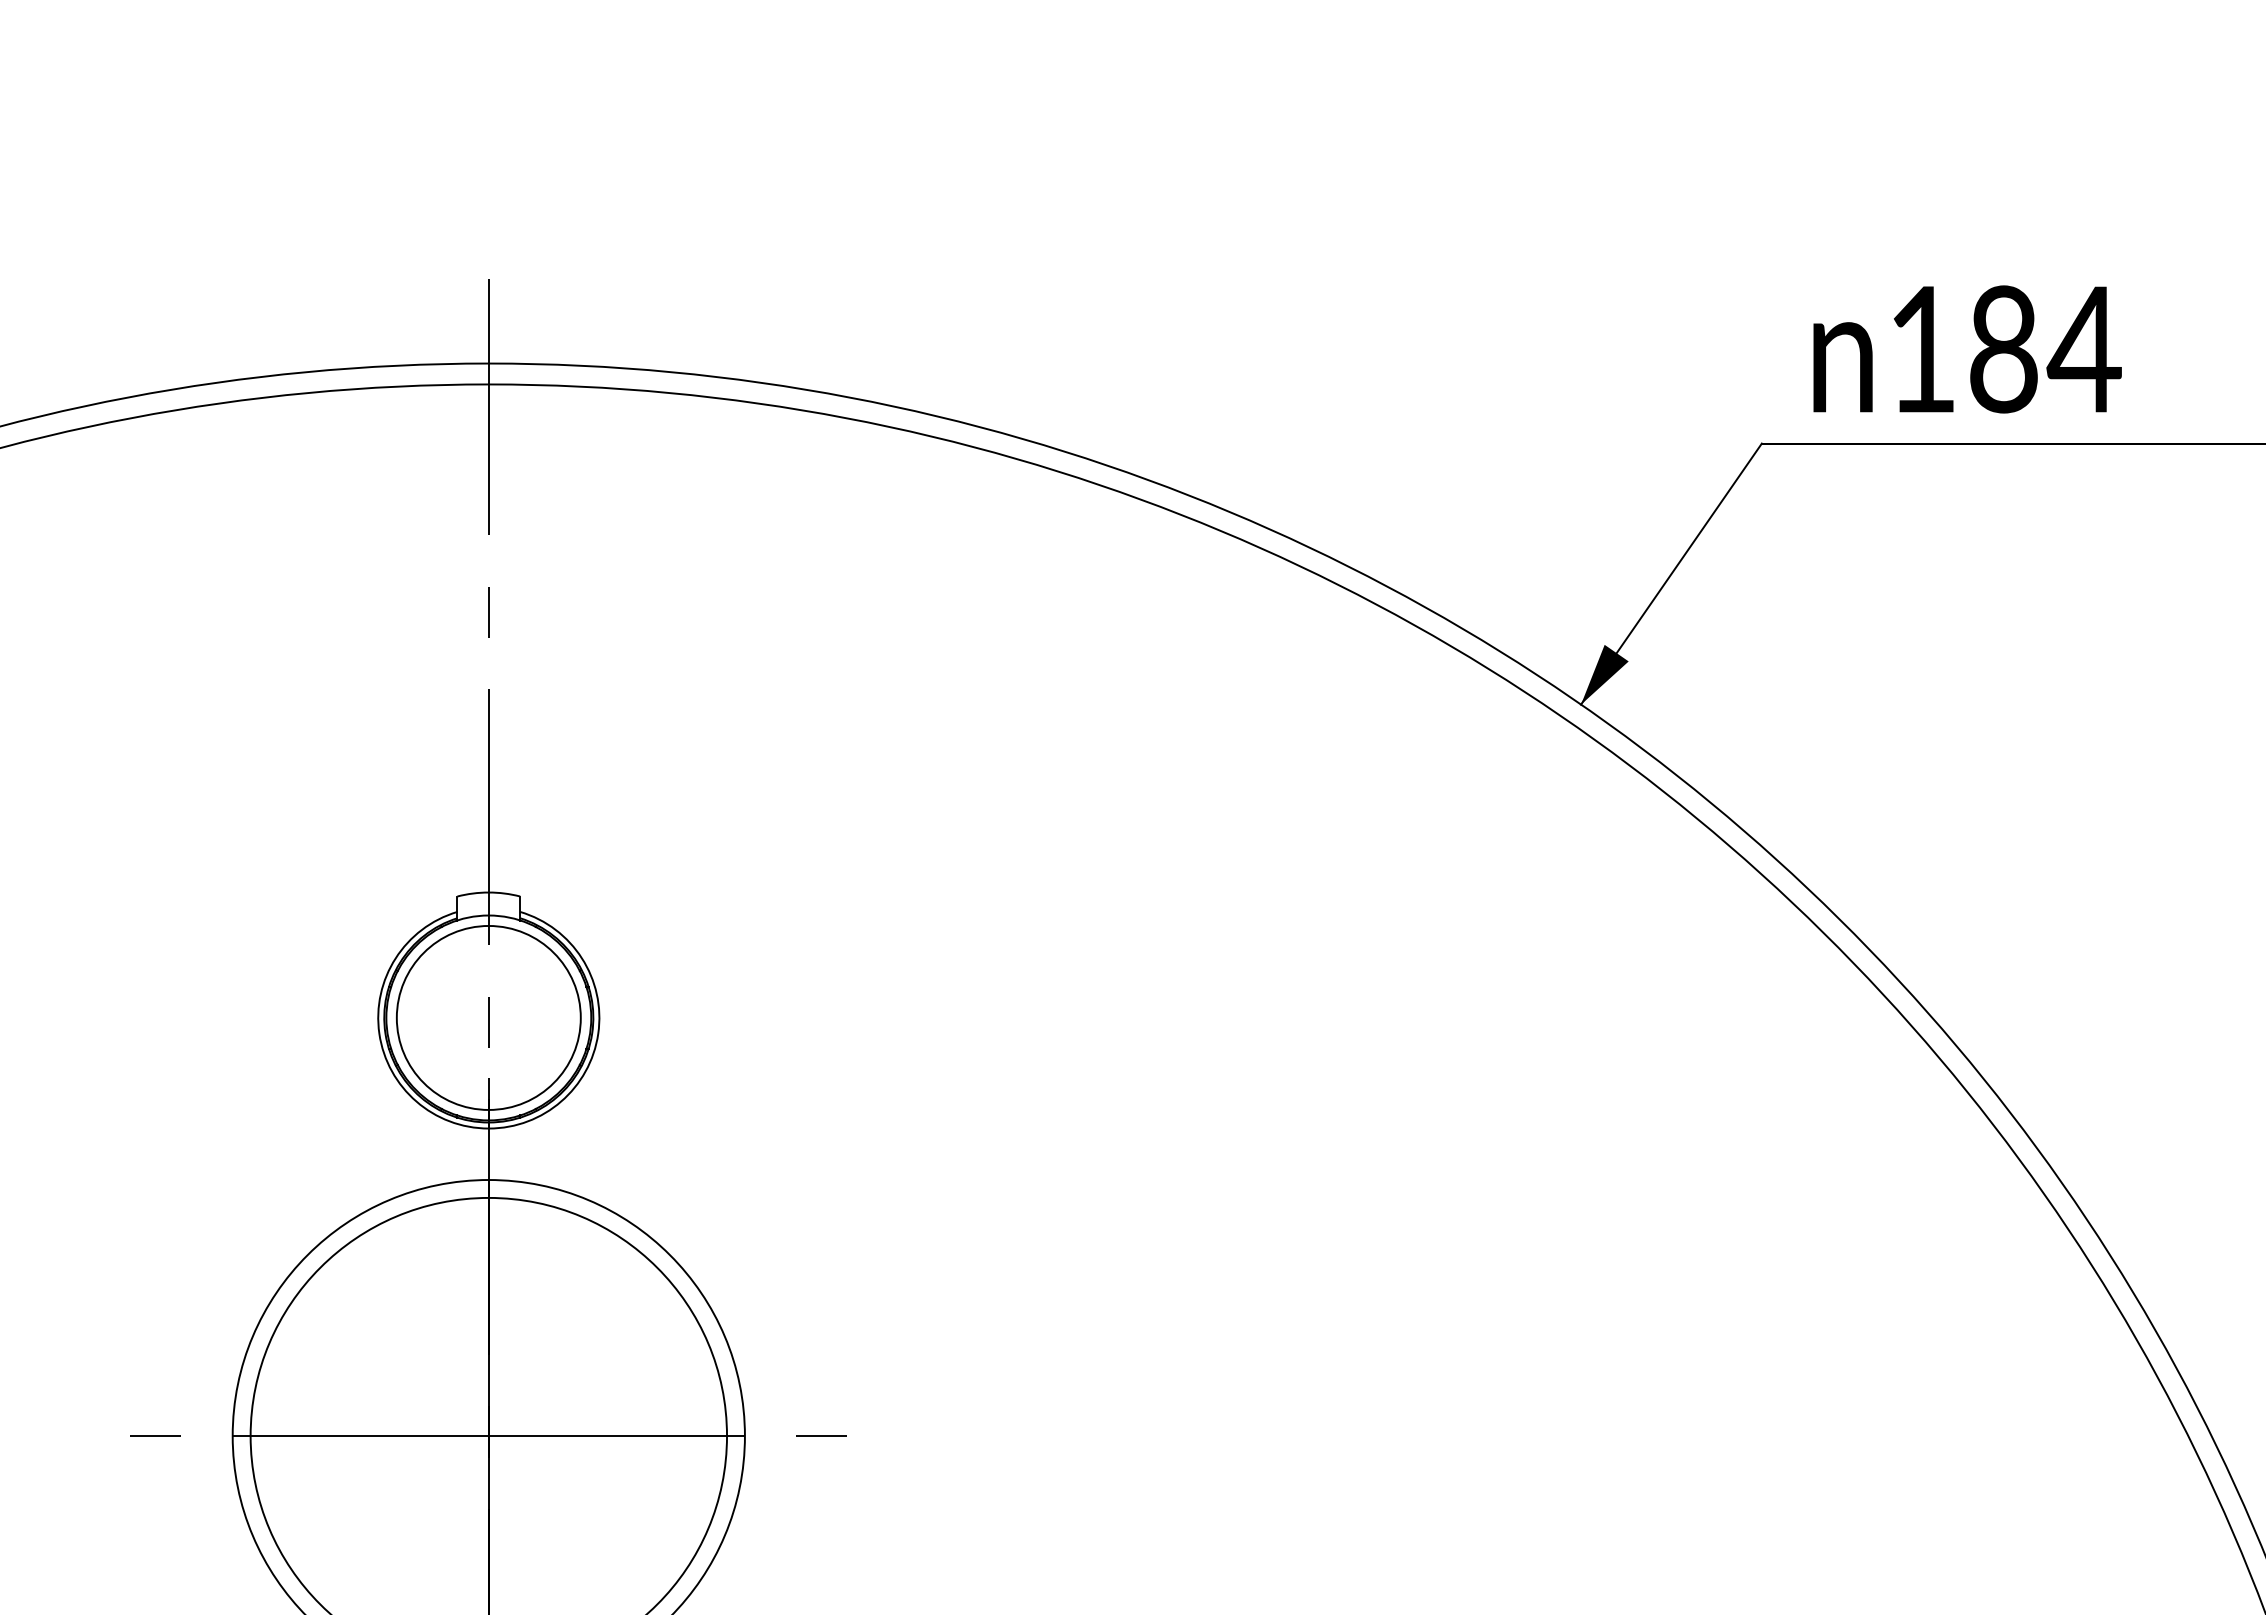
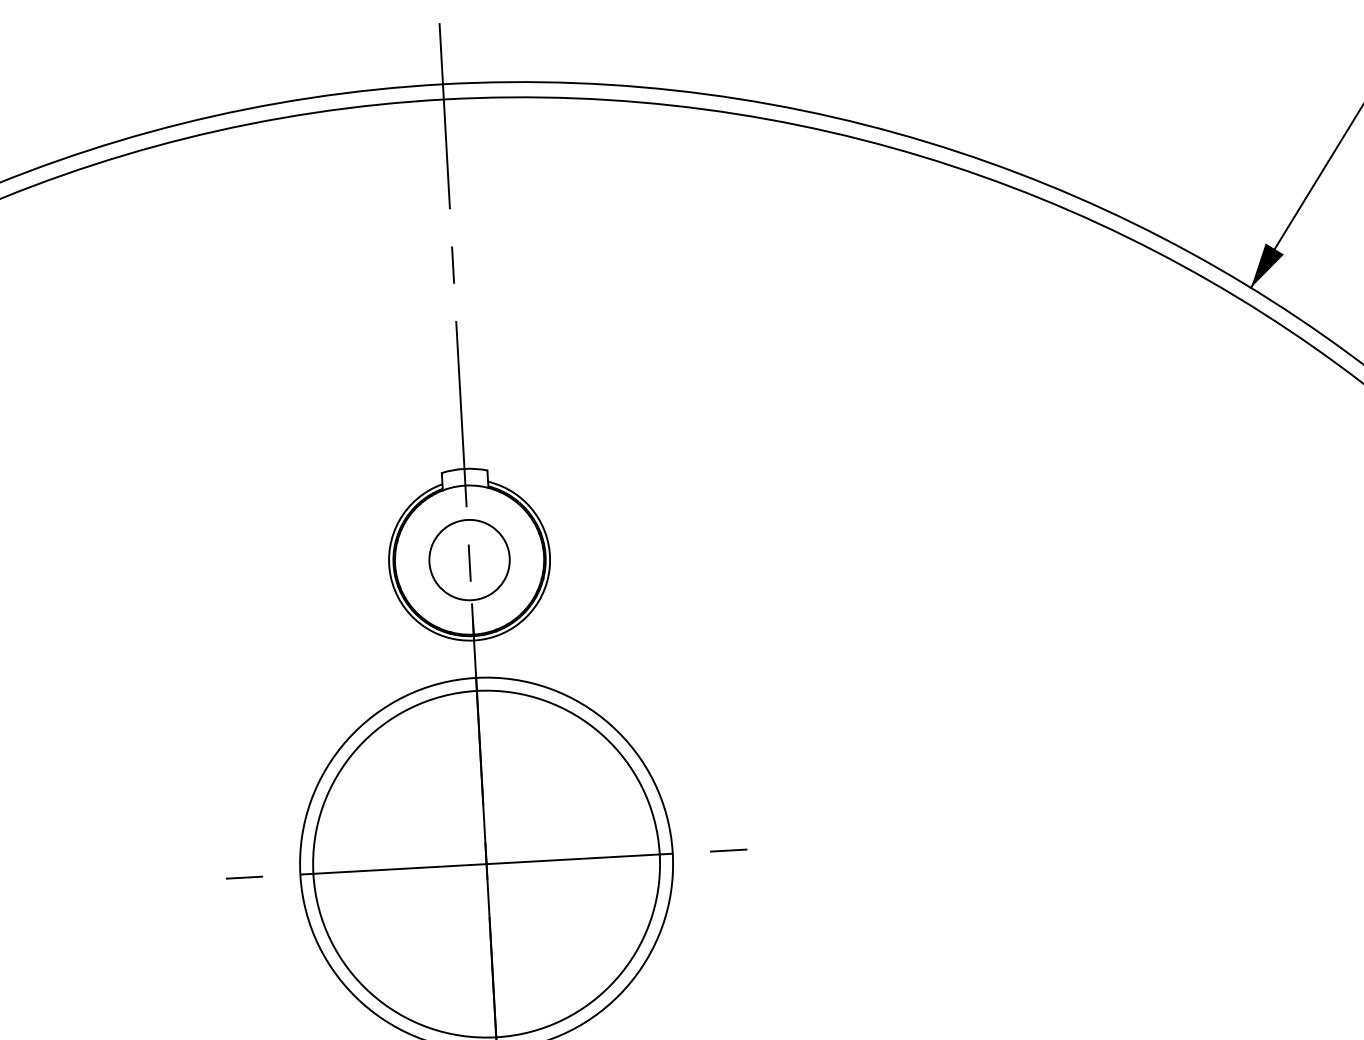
circle: (488, 1017) -> (469, 559), size x0.6

